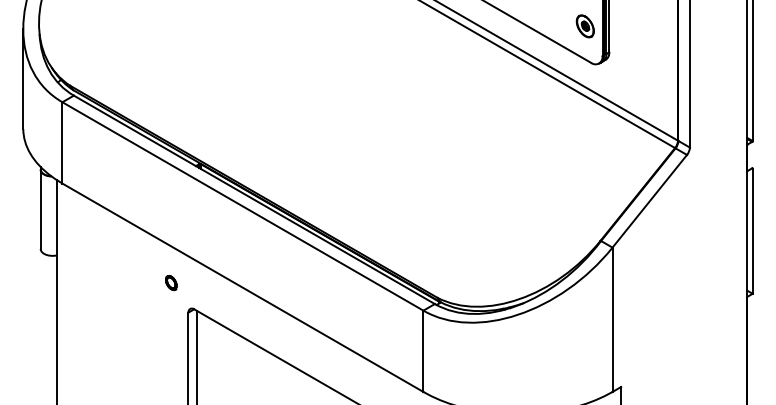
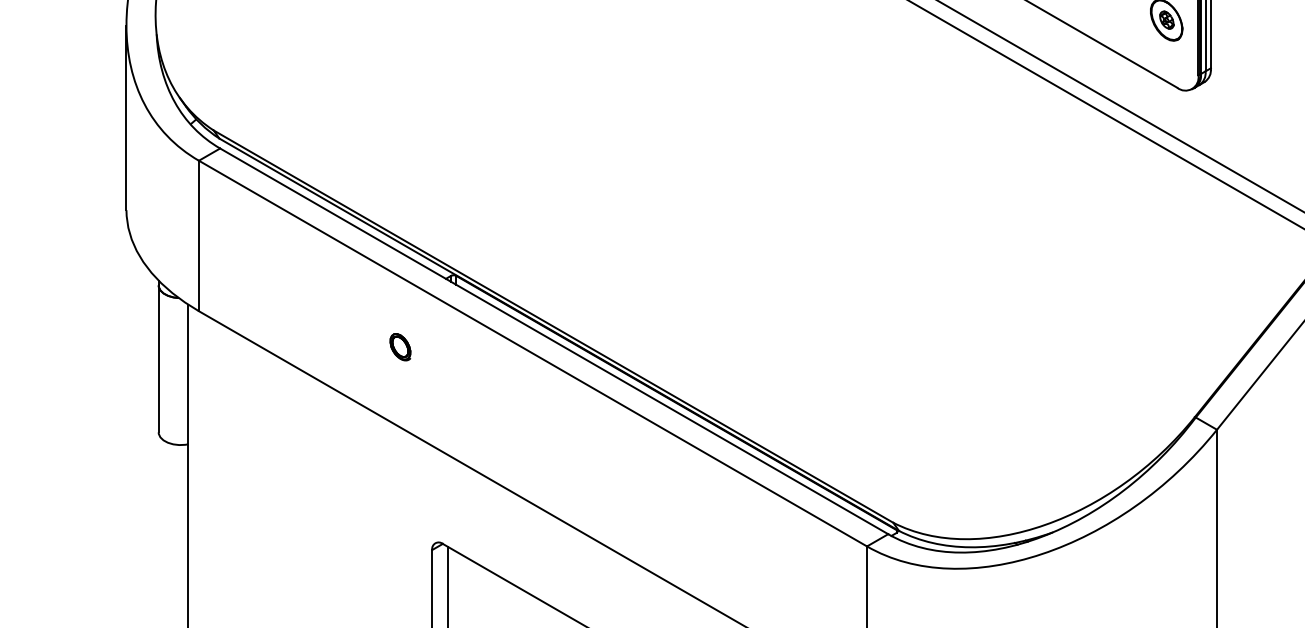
part: (171, 283) -> (400, 348), moved

